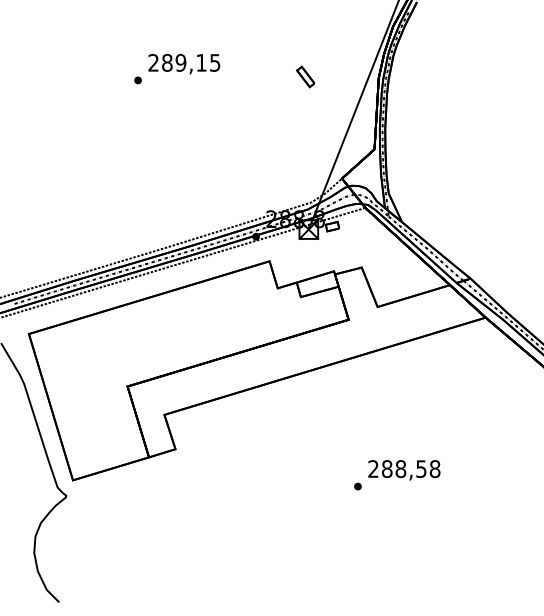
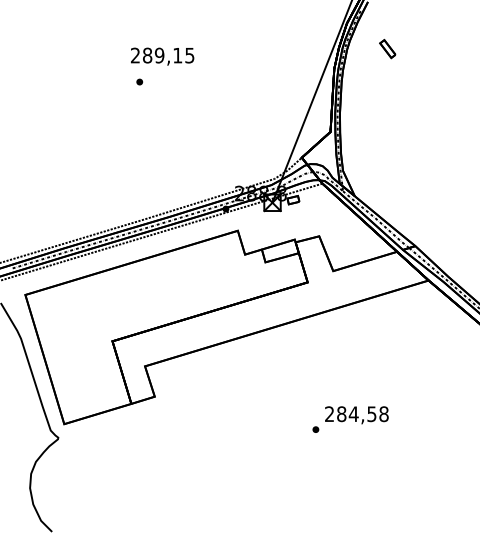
part: (305, 77) -> (387, 49), moved
part: (137, 79) -> (139, 81), moved
text: (400, 469) -> (353, 414), 288,58 -> 284,58

